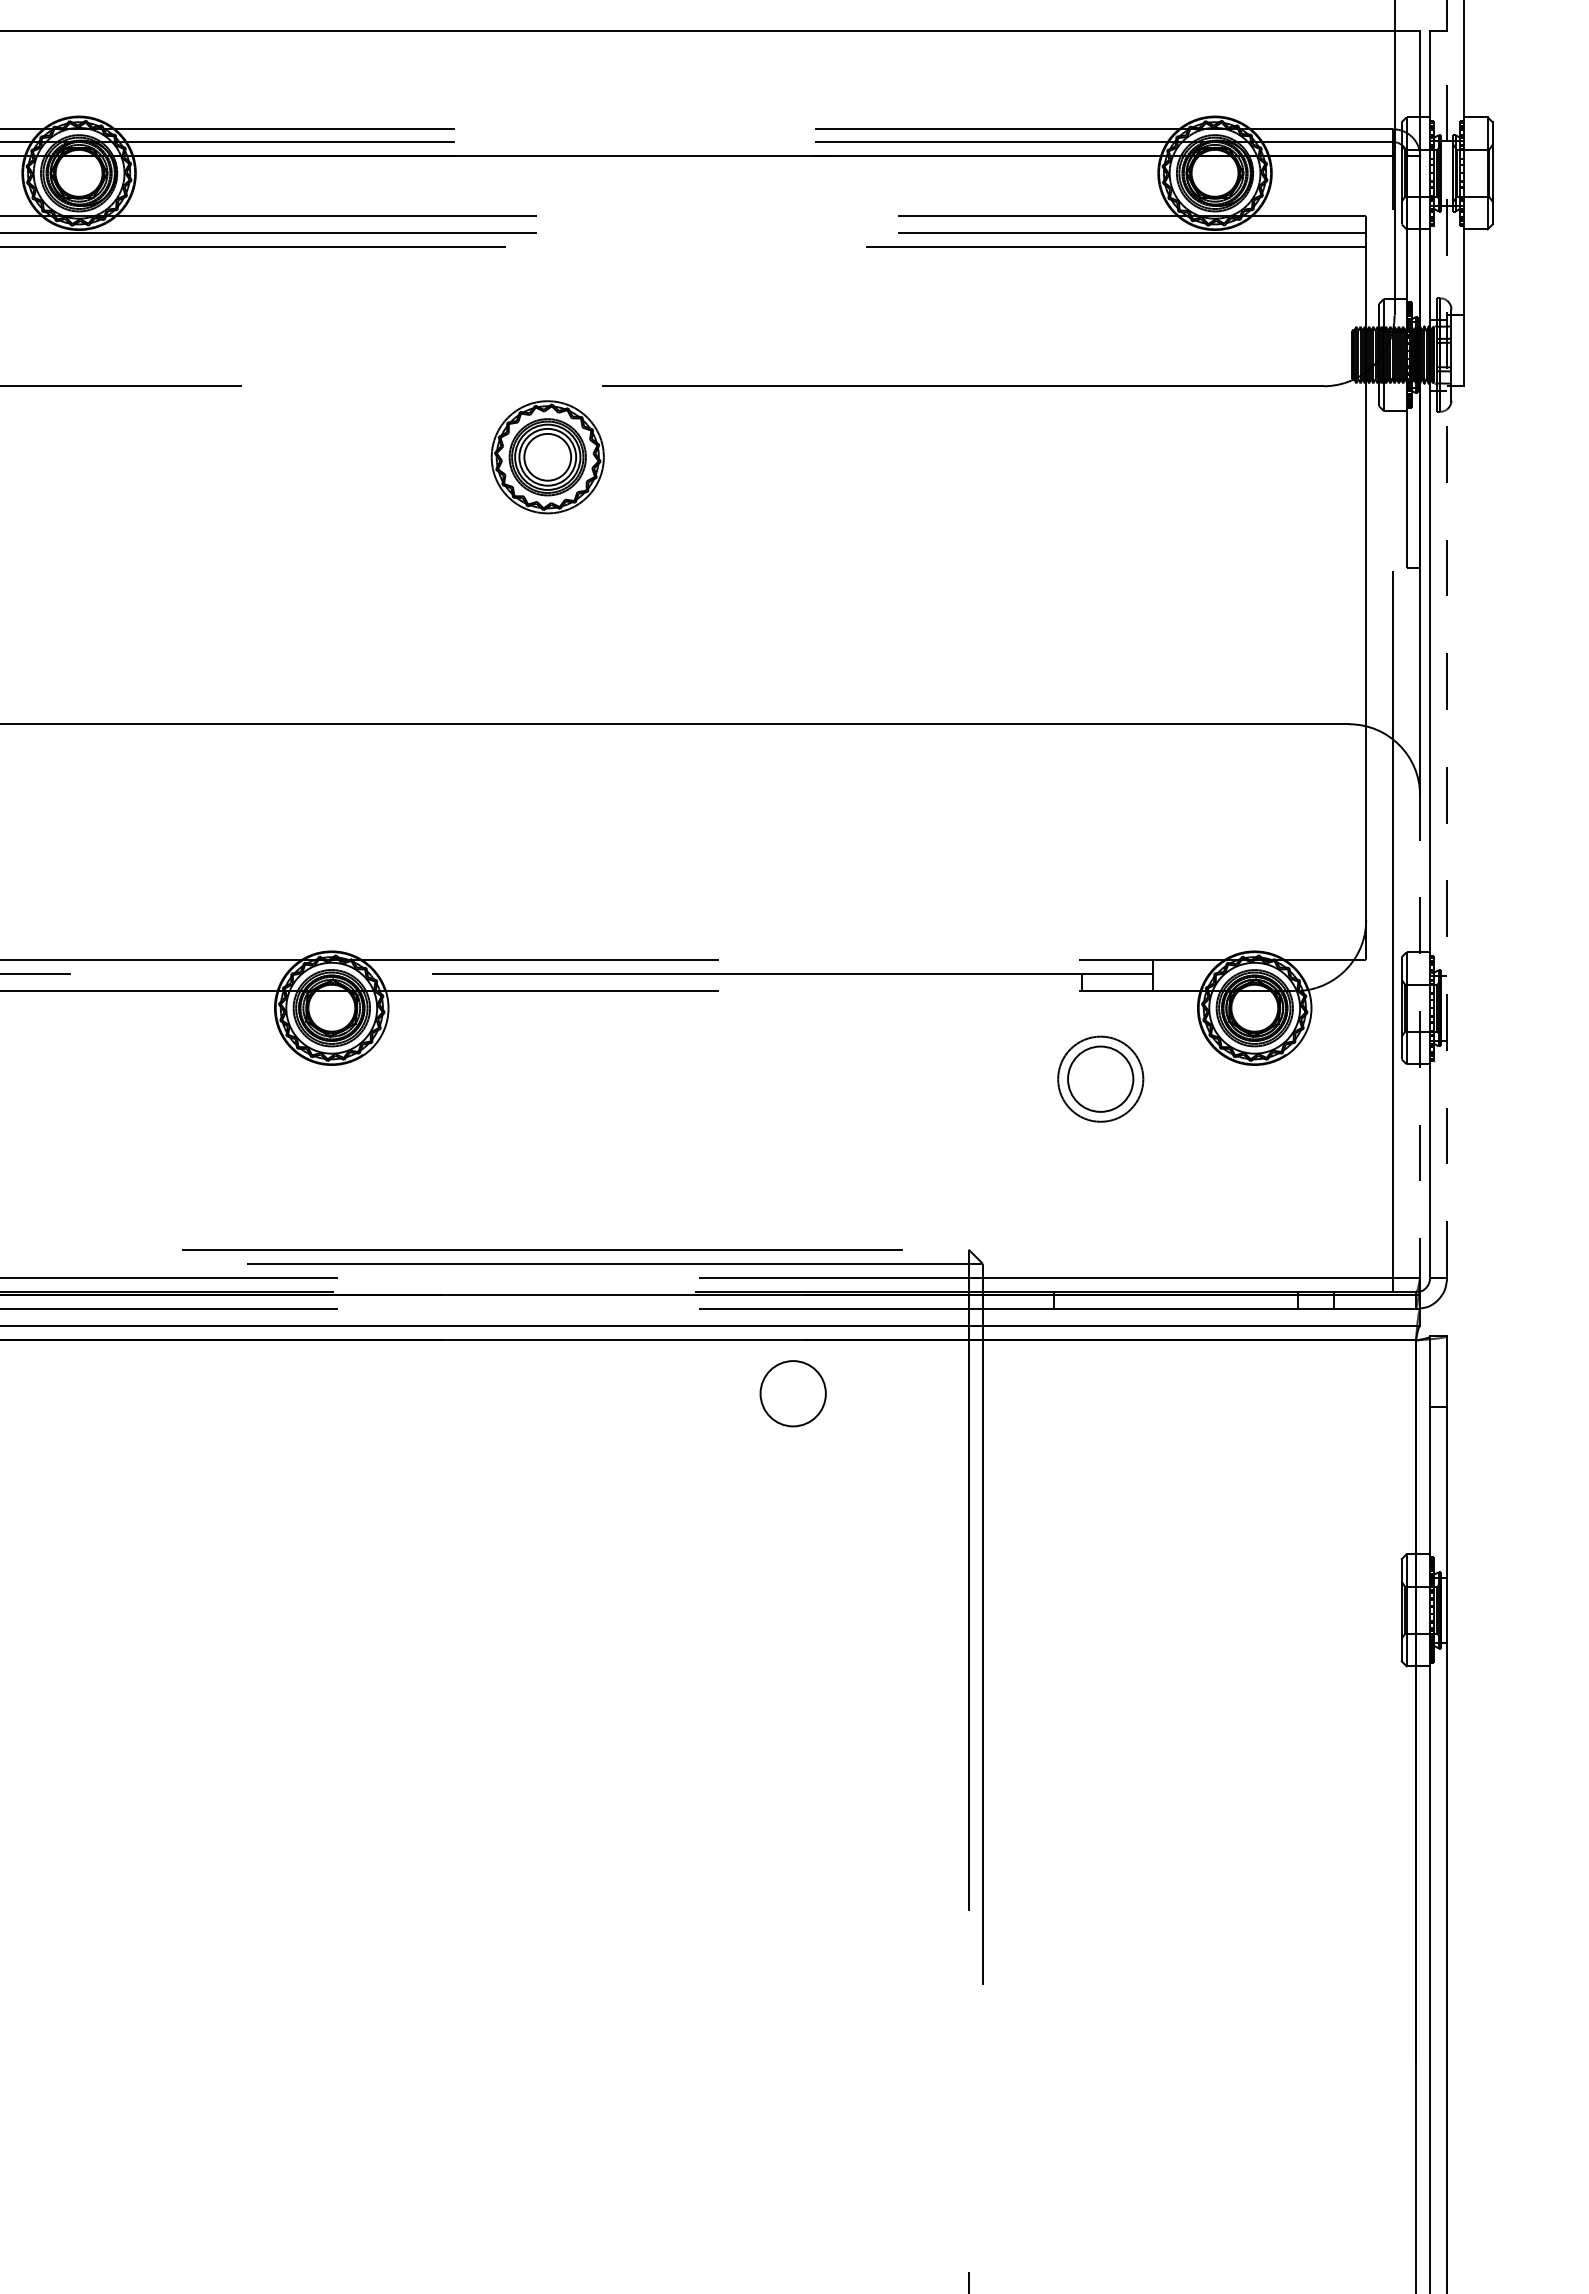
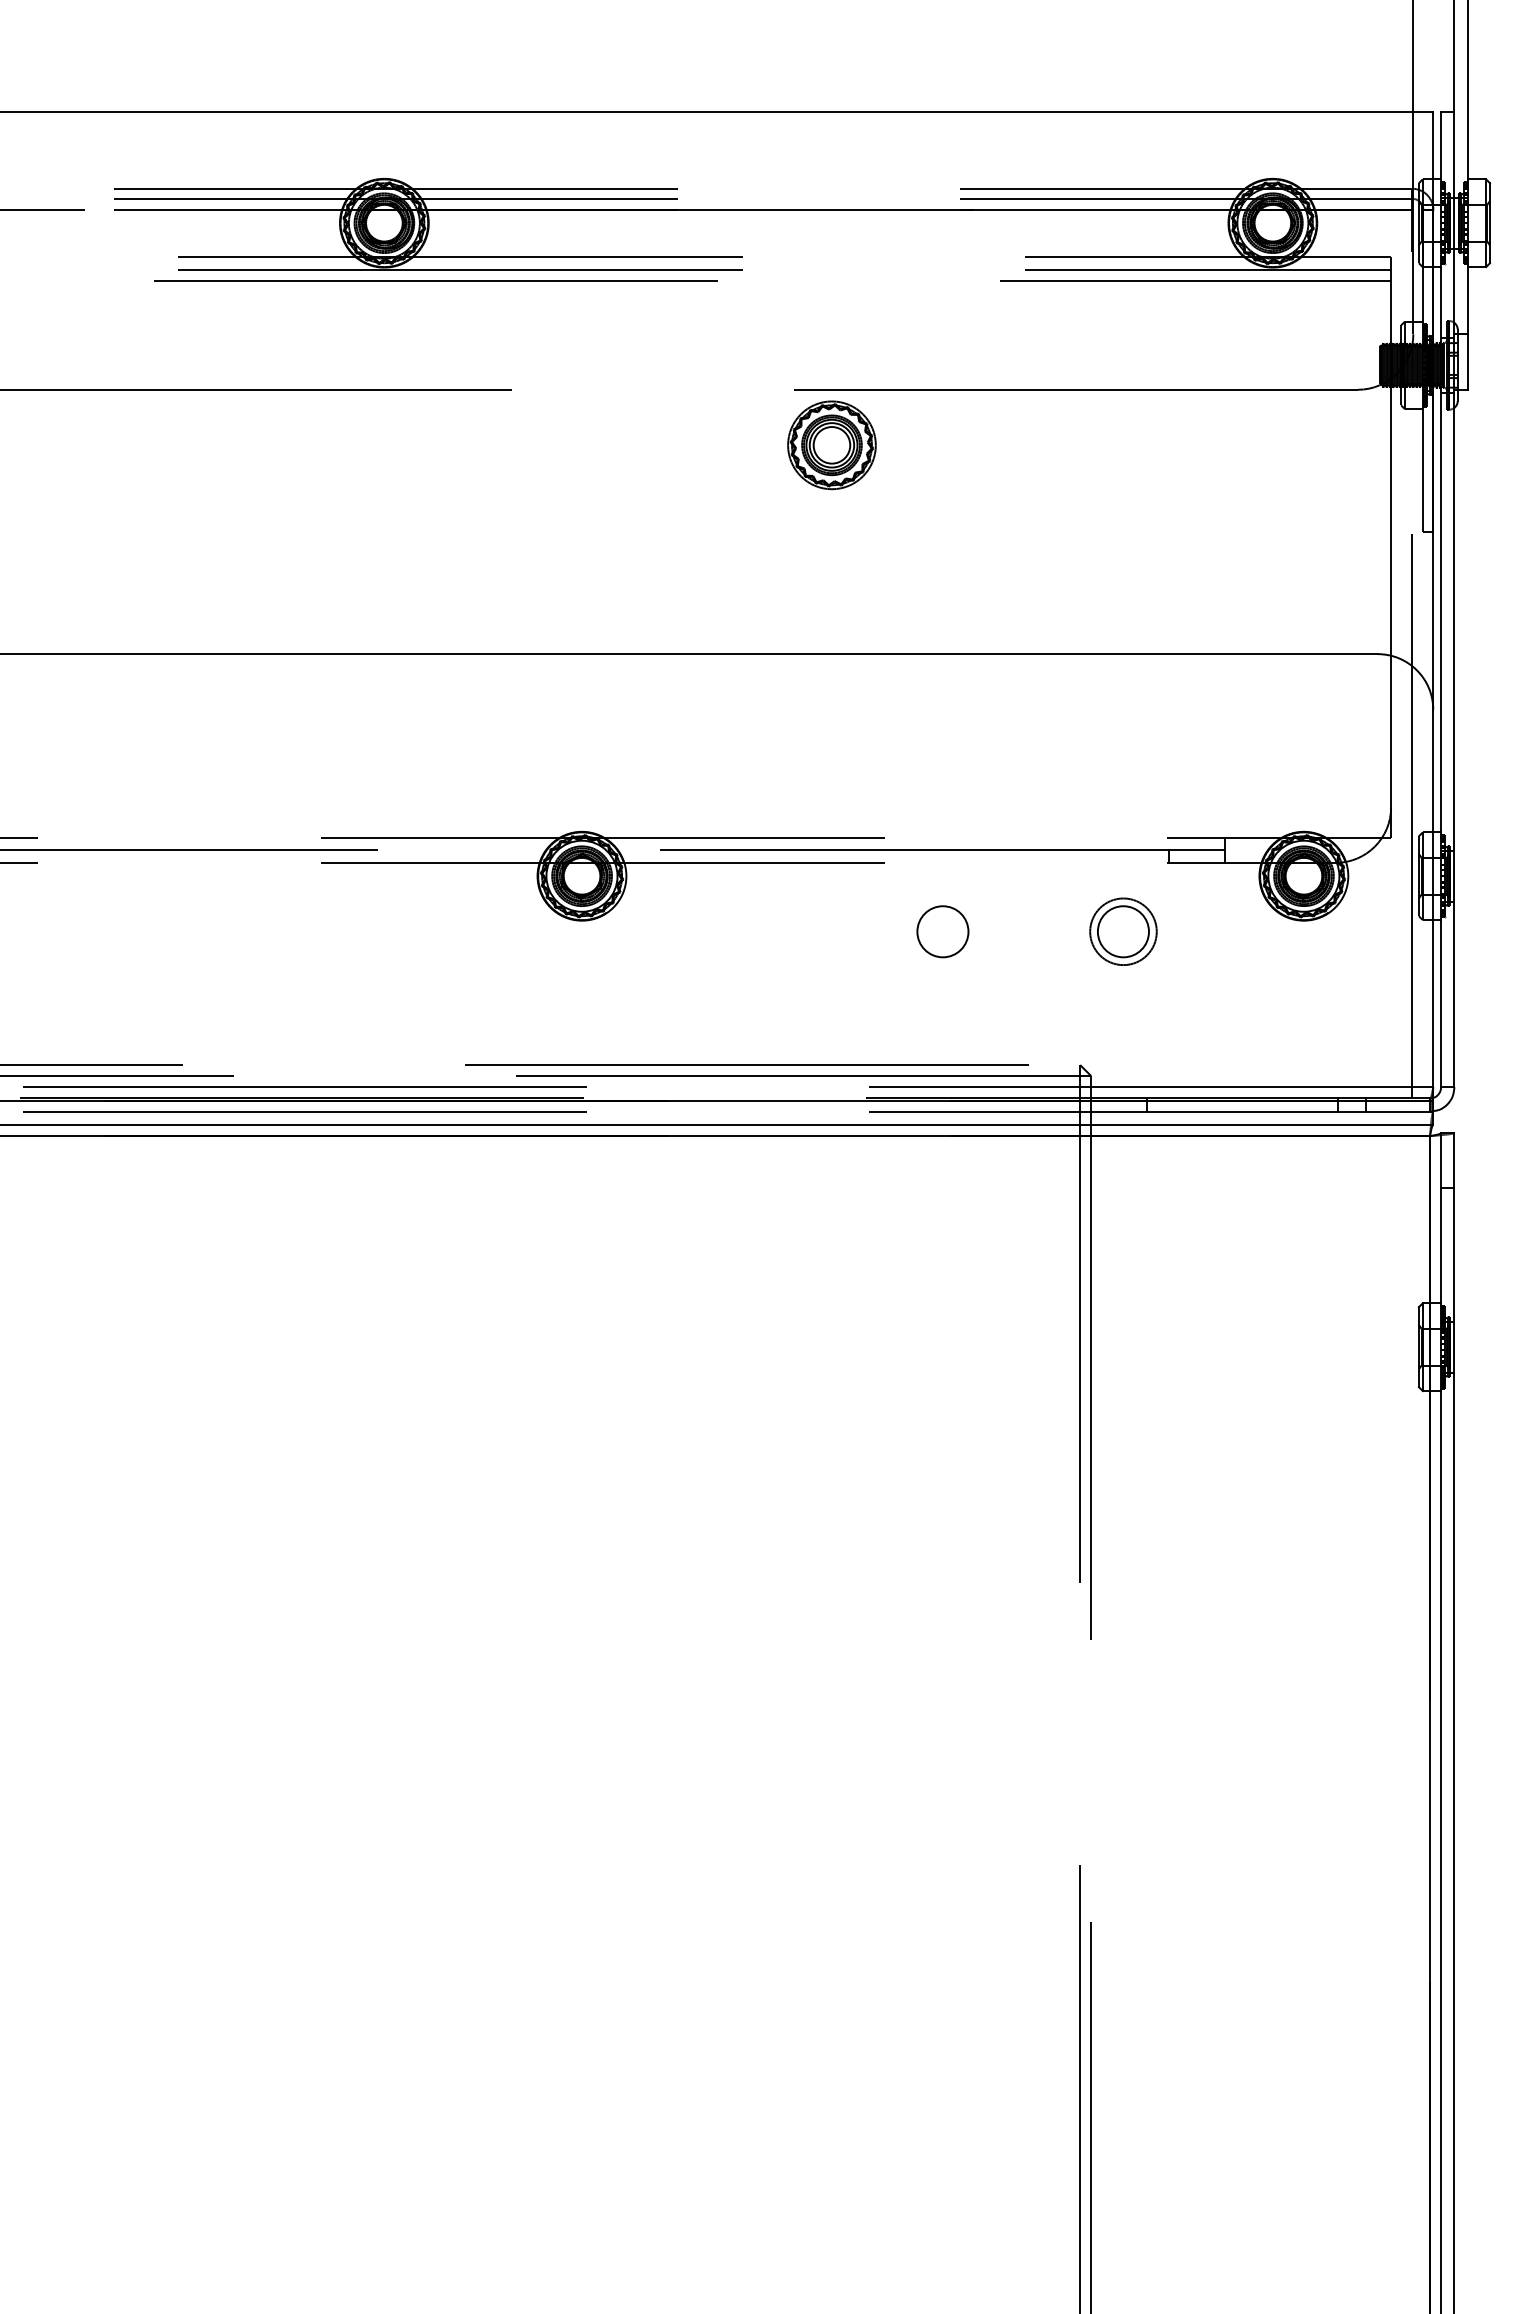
part: (547, 457) -> (831, 445), moved
line: (1447, 654) -> (1454, 599), dashed -> solid
line: (1420, 1044) -> (1433, 904), dashed -> solid
part: (1100, 1078) -> (1123, 931), moved
circle: (792, 1393) -> (942, 931), moved

